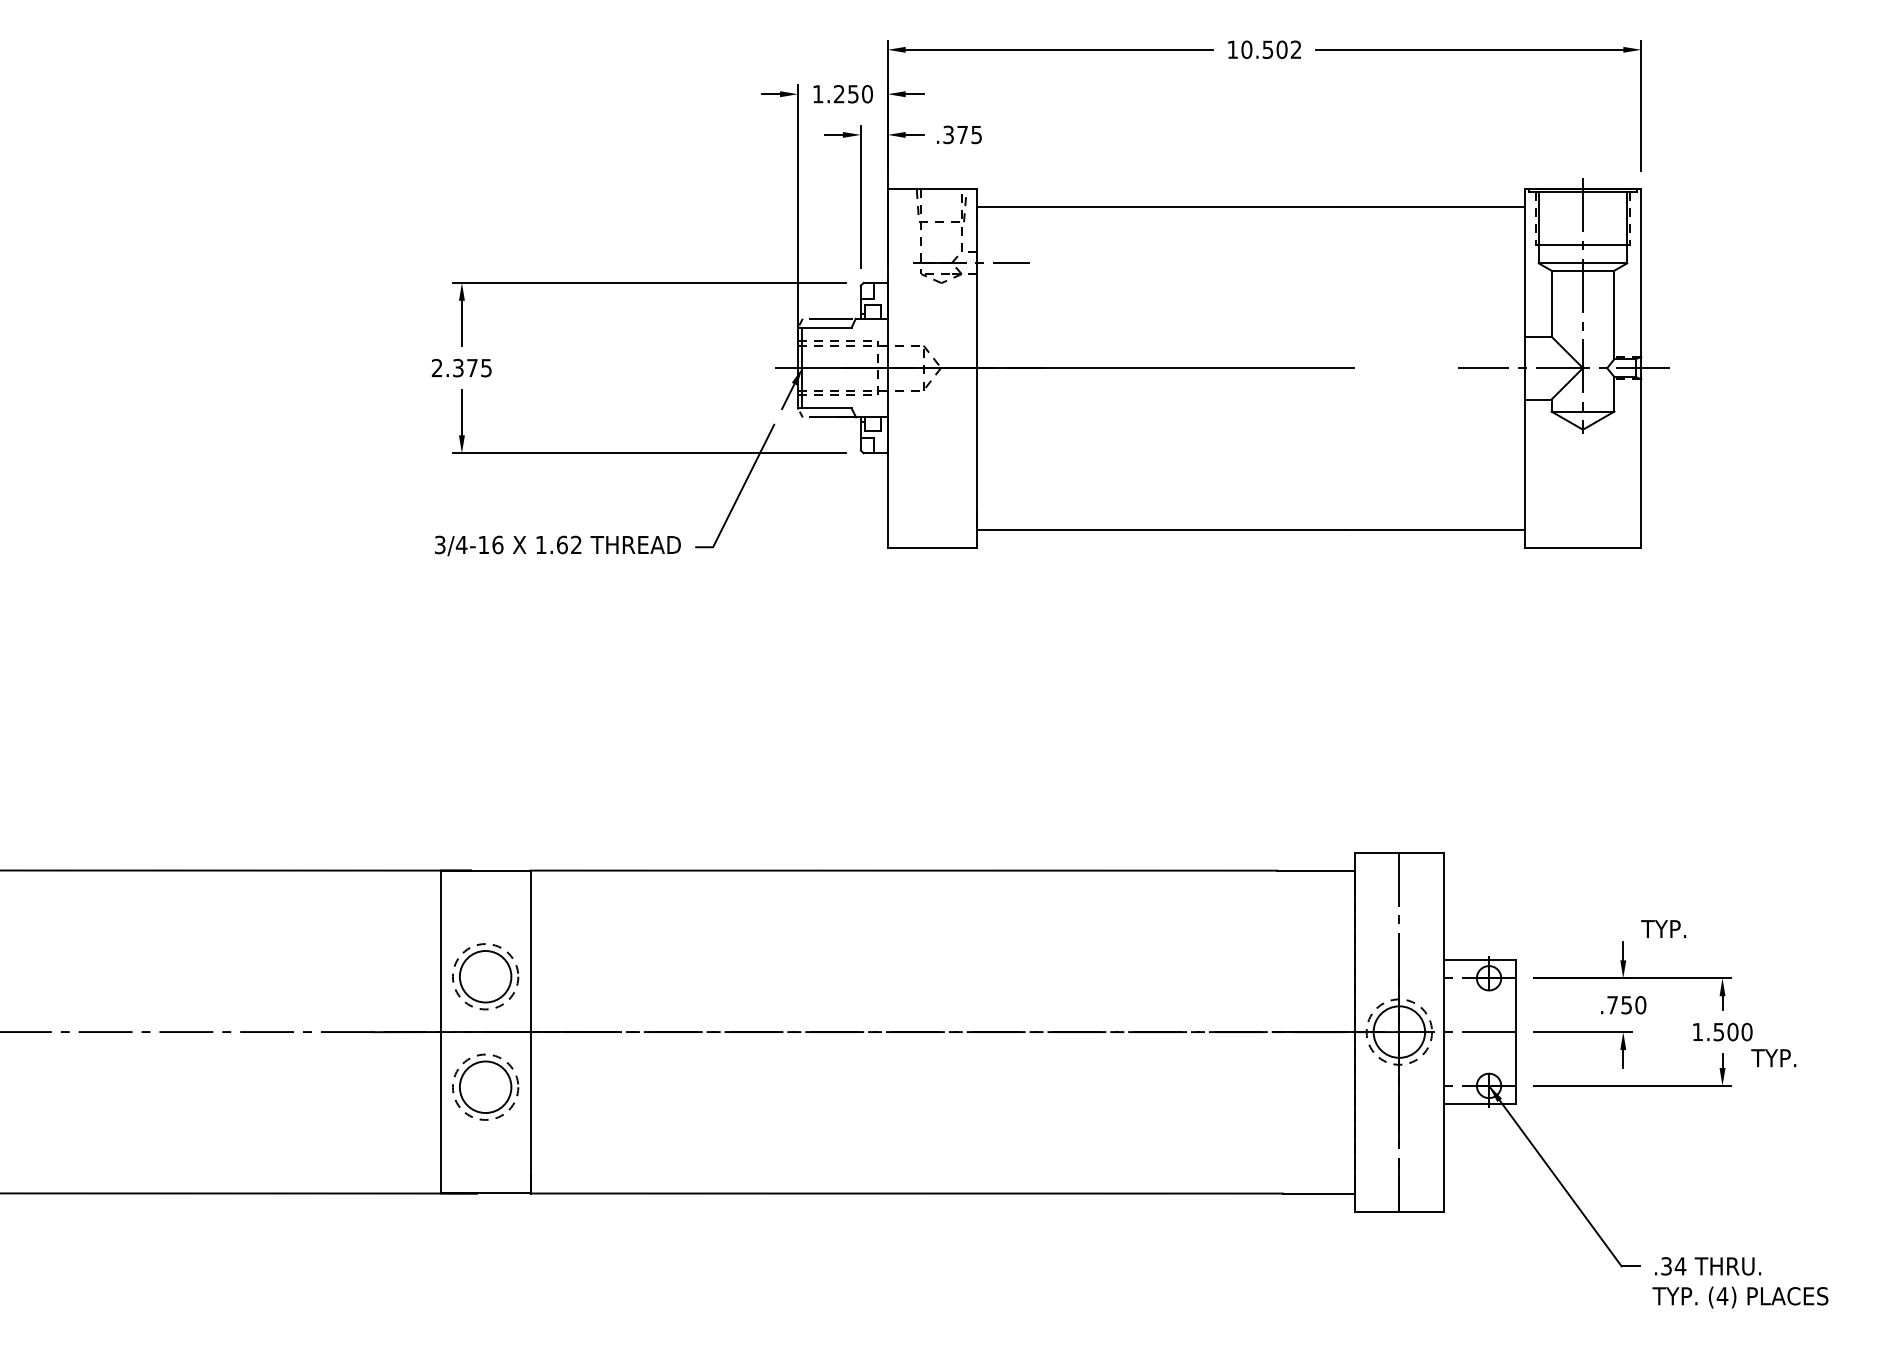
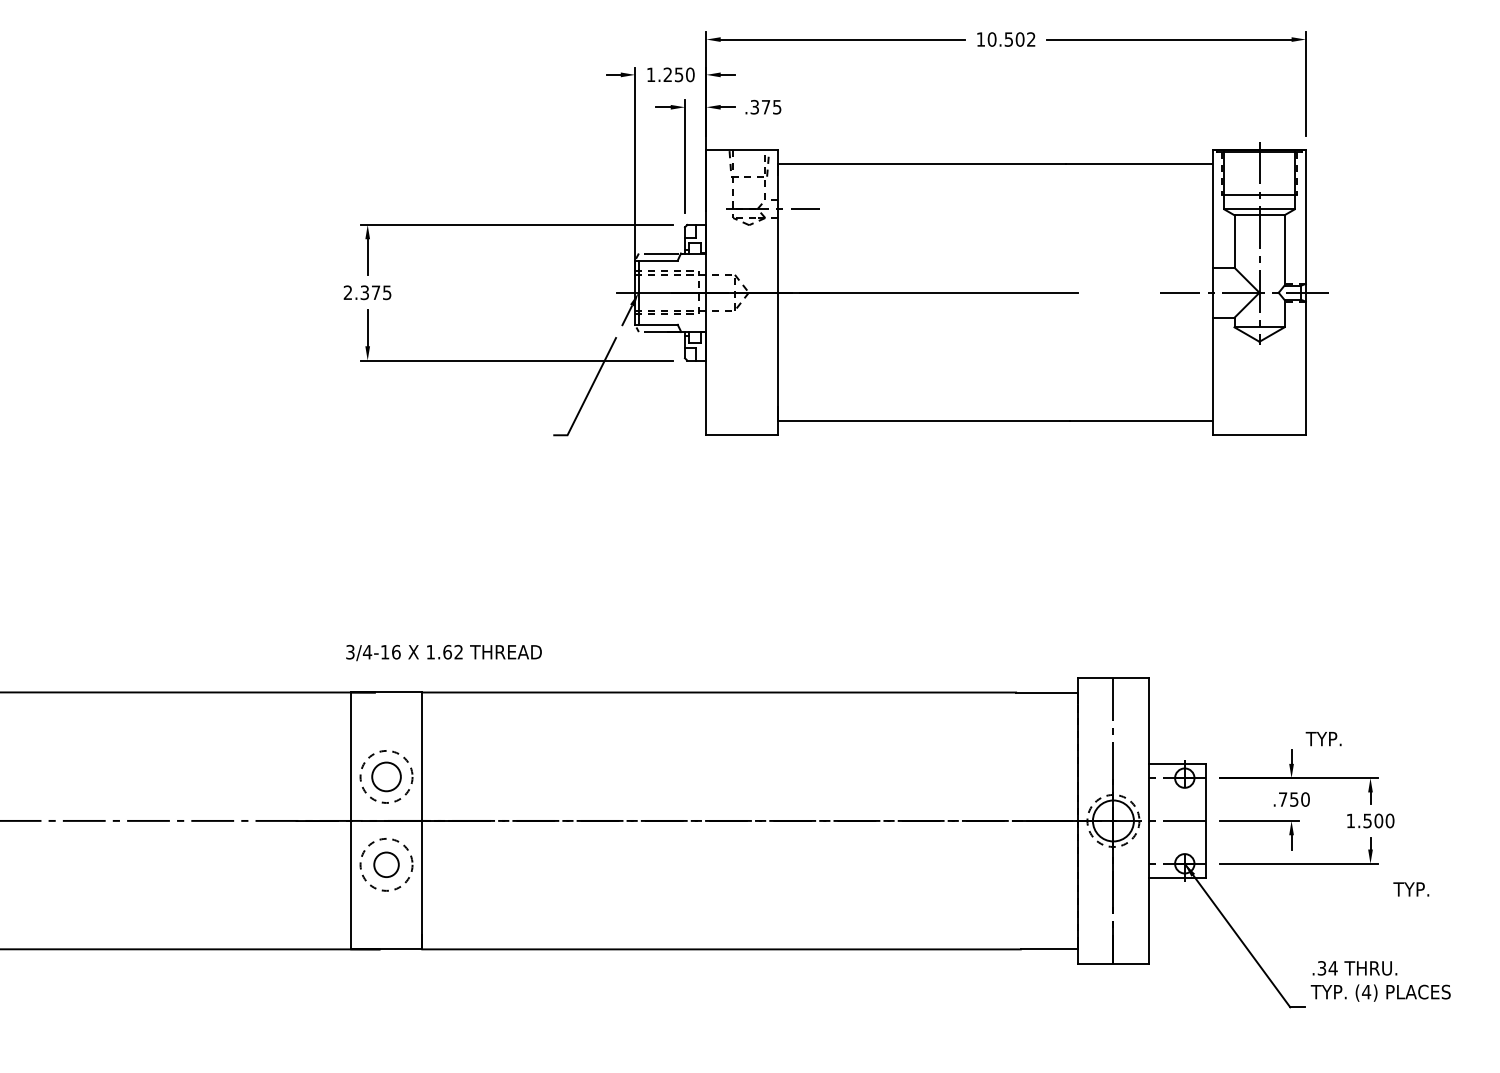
text: (557, 545) -> (443, 652), moved
circle: (485, 976) -> (386, 776), size x0.7
text: (1773, 1058) -> (1411, 889), moved
circle: (485, 1087) -> (386, 865), size x0.6
text: (1740, 1282) -> (1380, 981), moved

